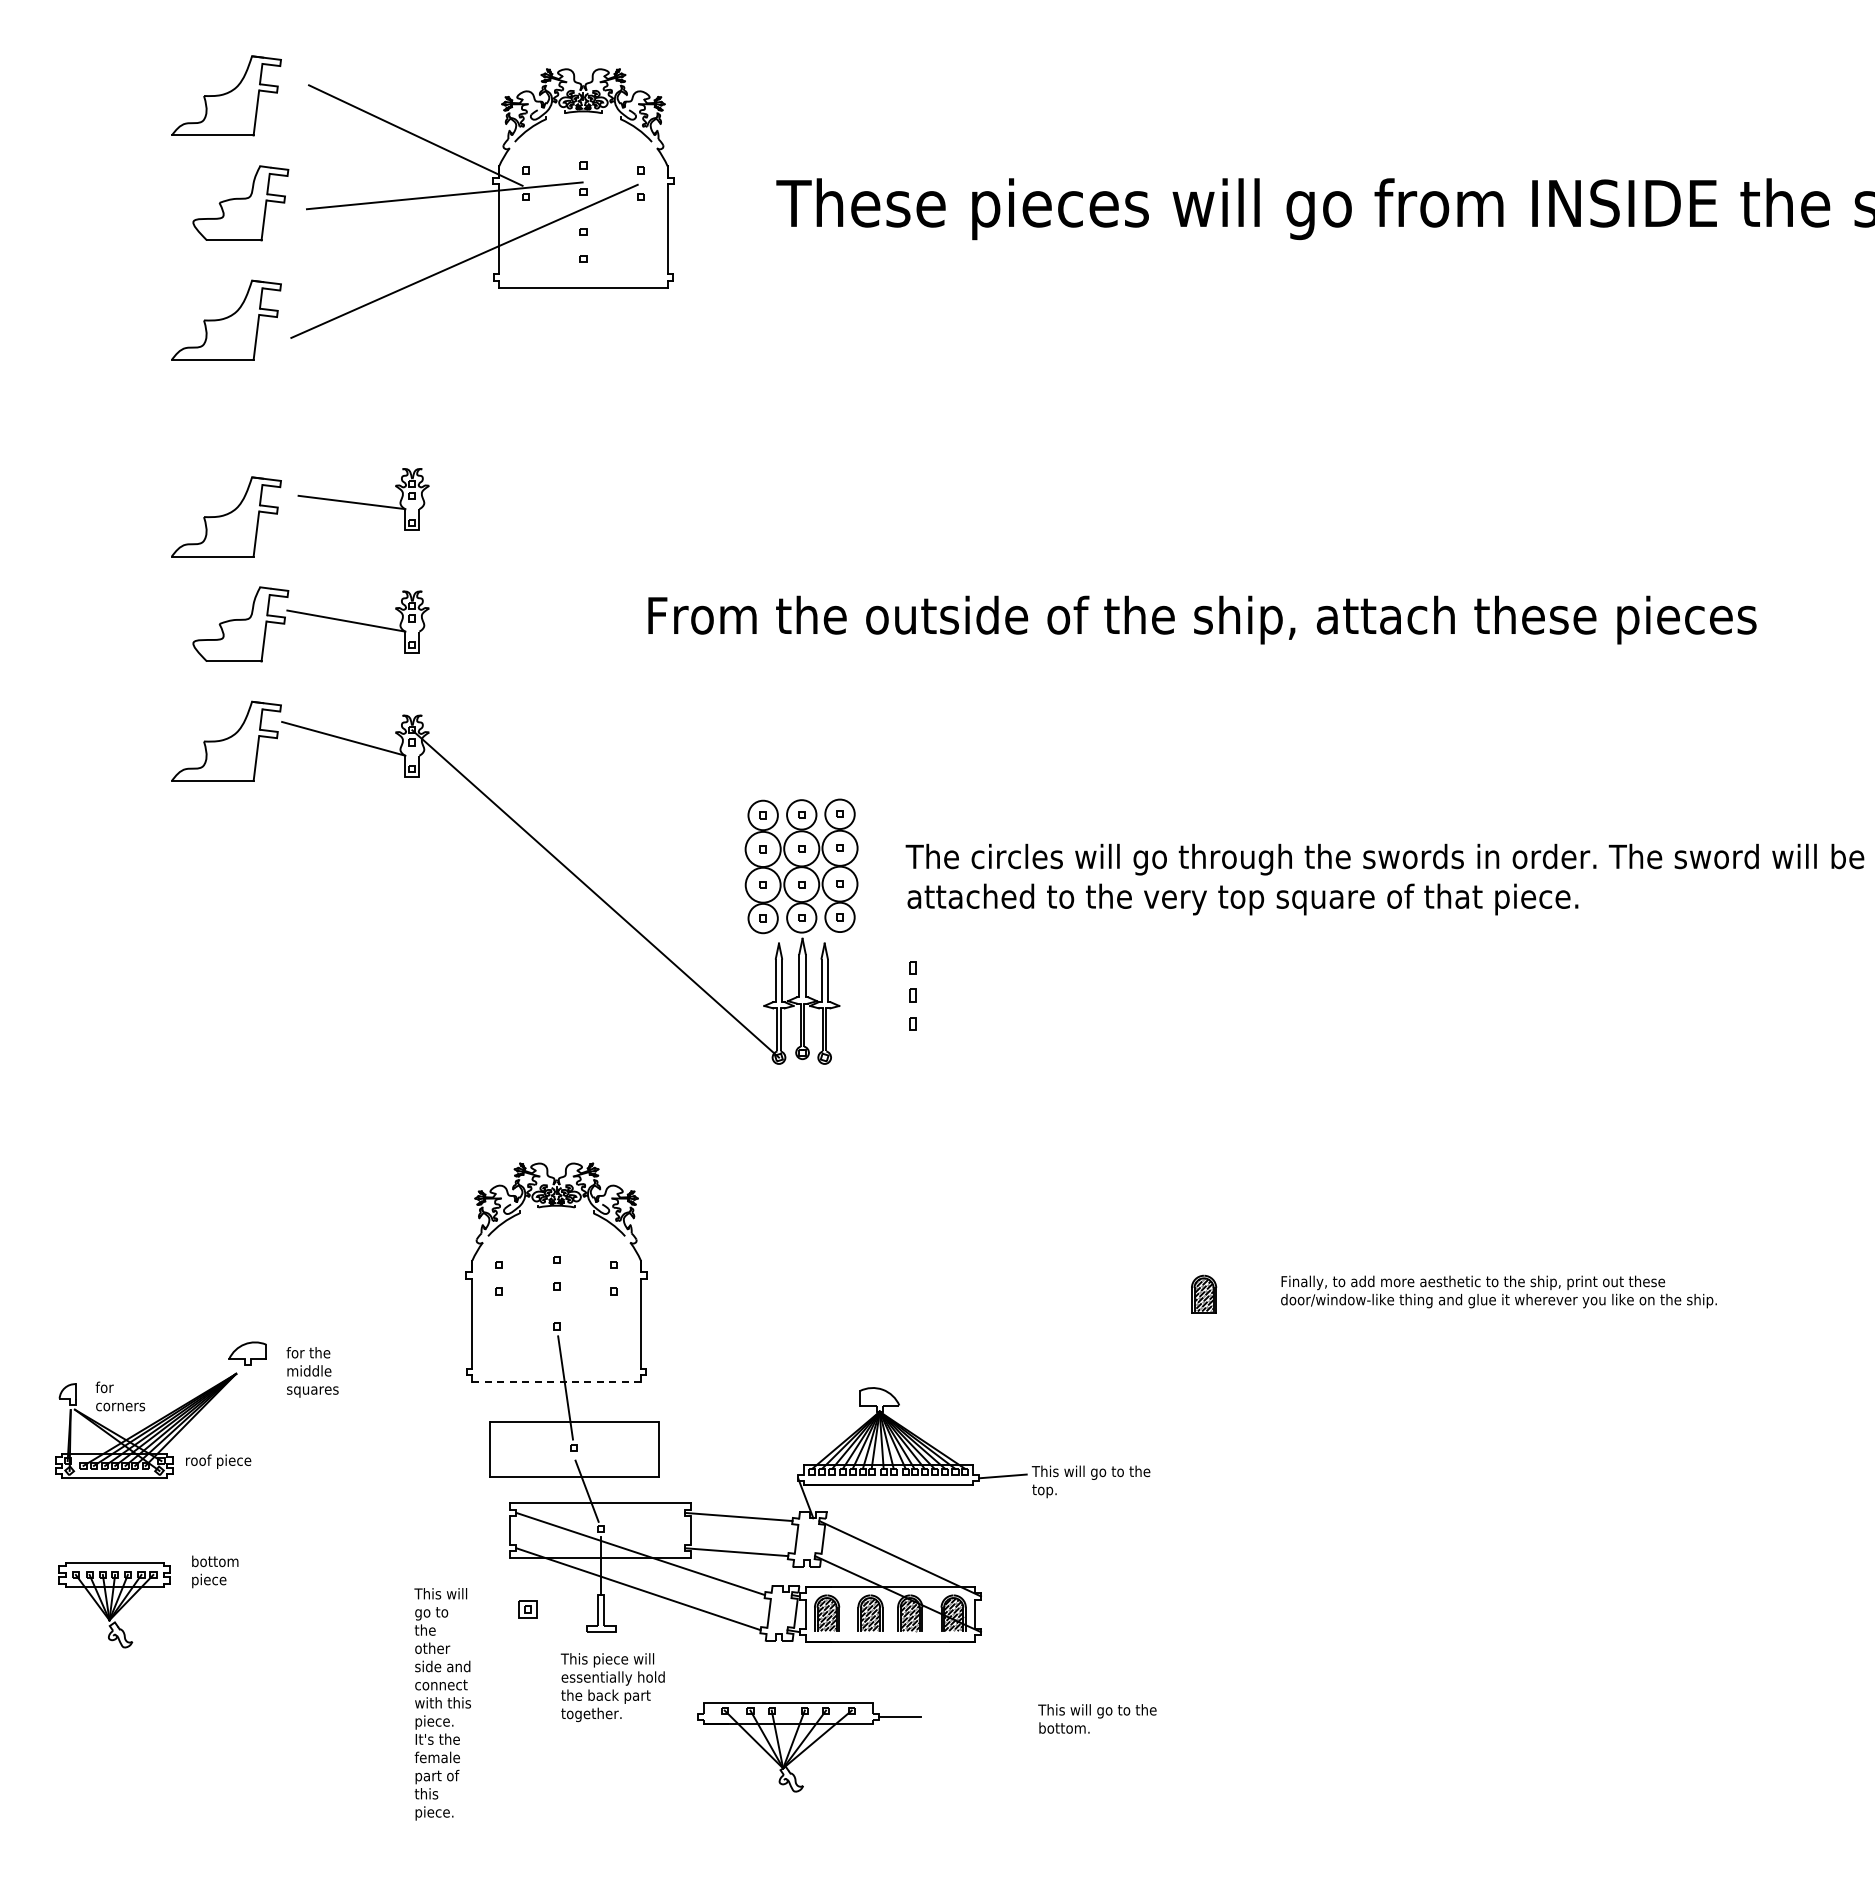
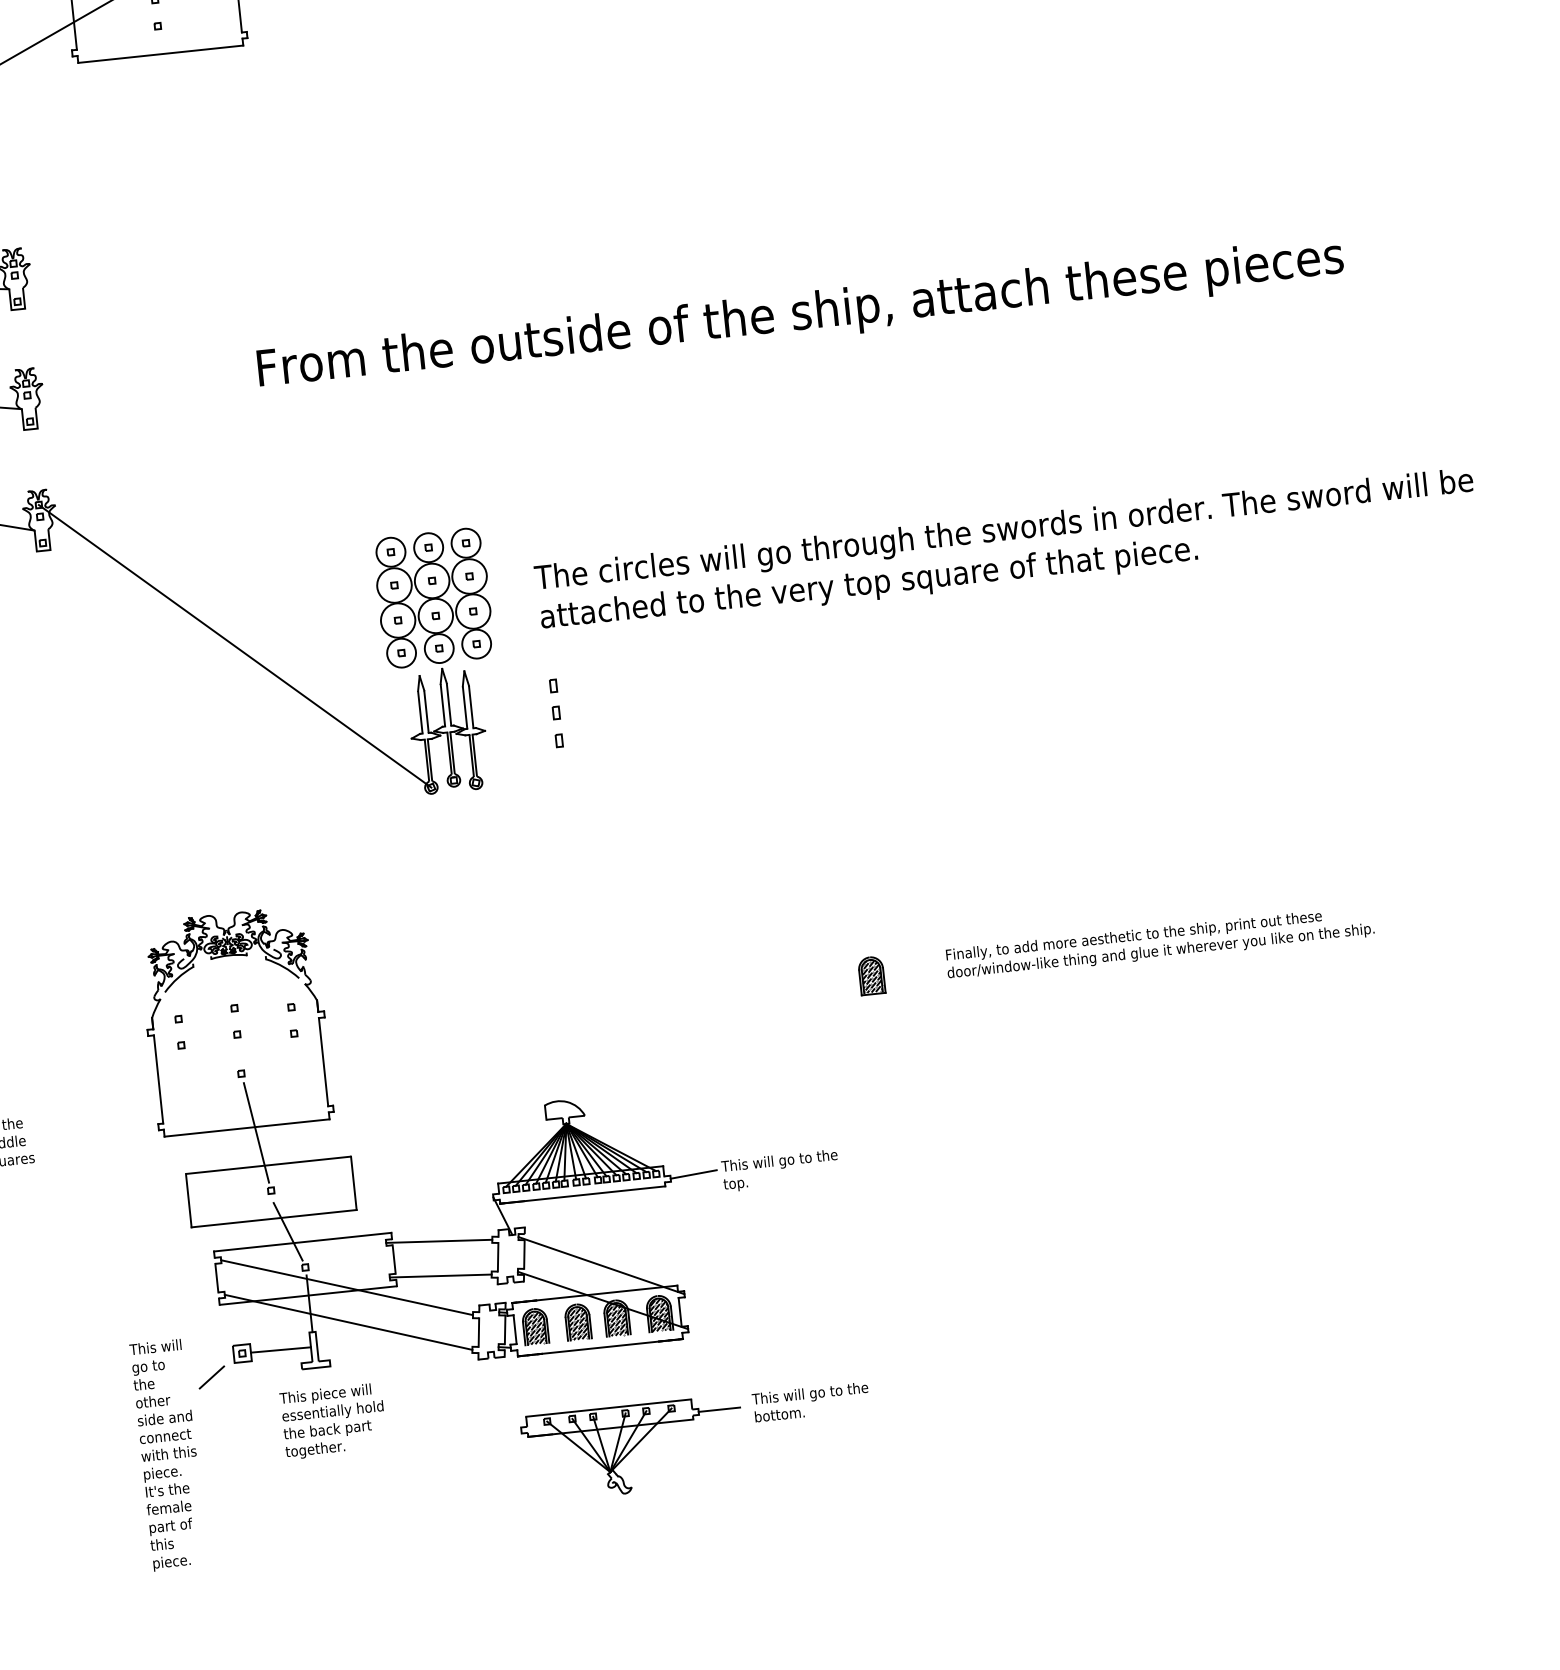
line: (557, 1382) -> (248, 1128), dashed -> solid
line: (566, 1609) -> (280, 1349), added
line: (494, 1630) -> (211, 1377), added
part: (809, 1747) -> (633, 1448), moved

